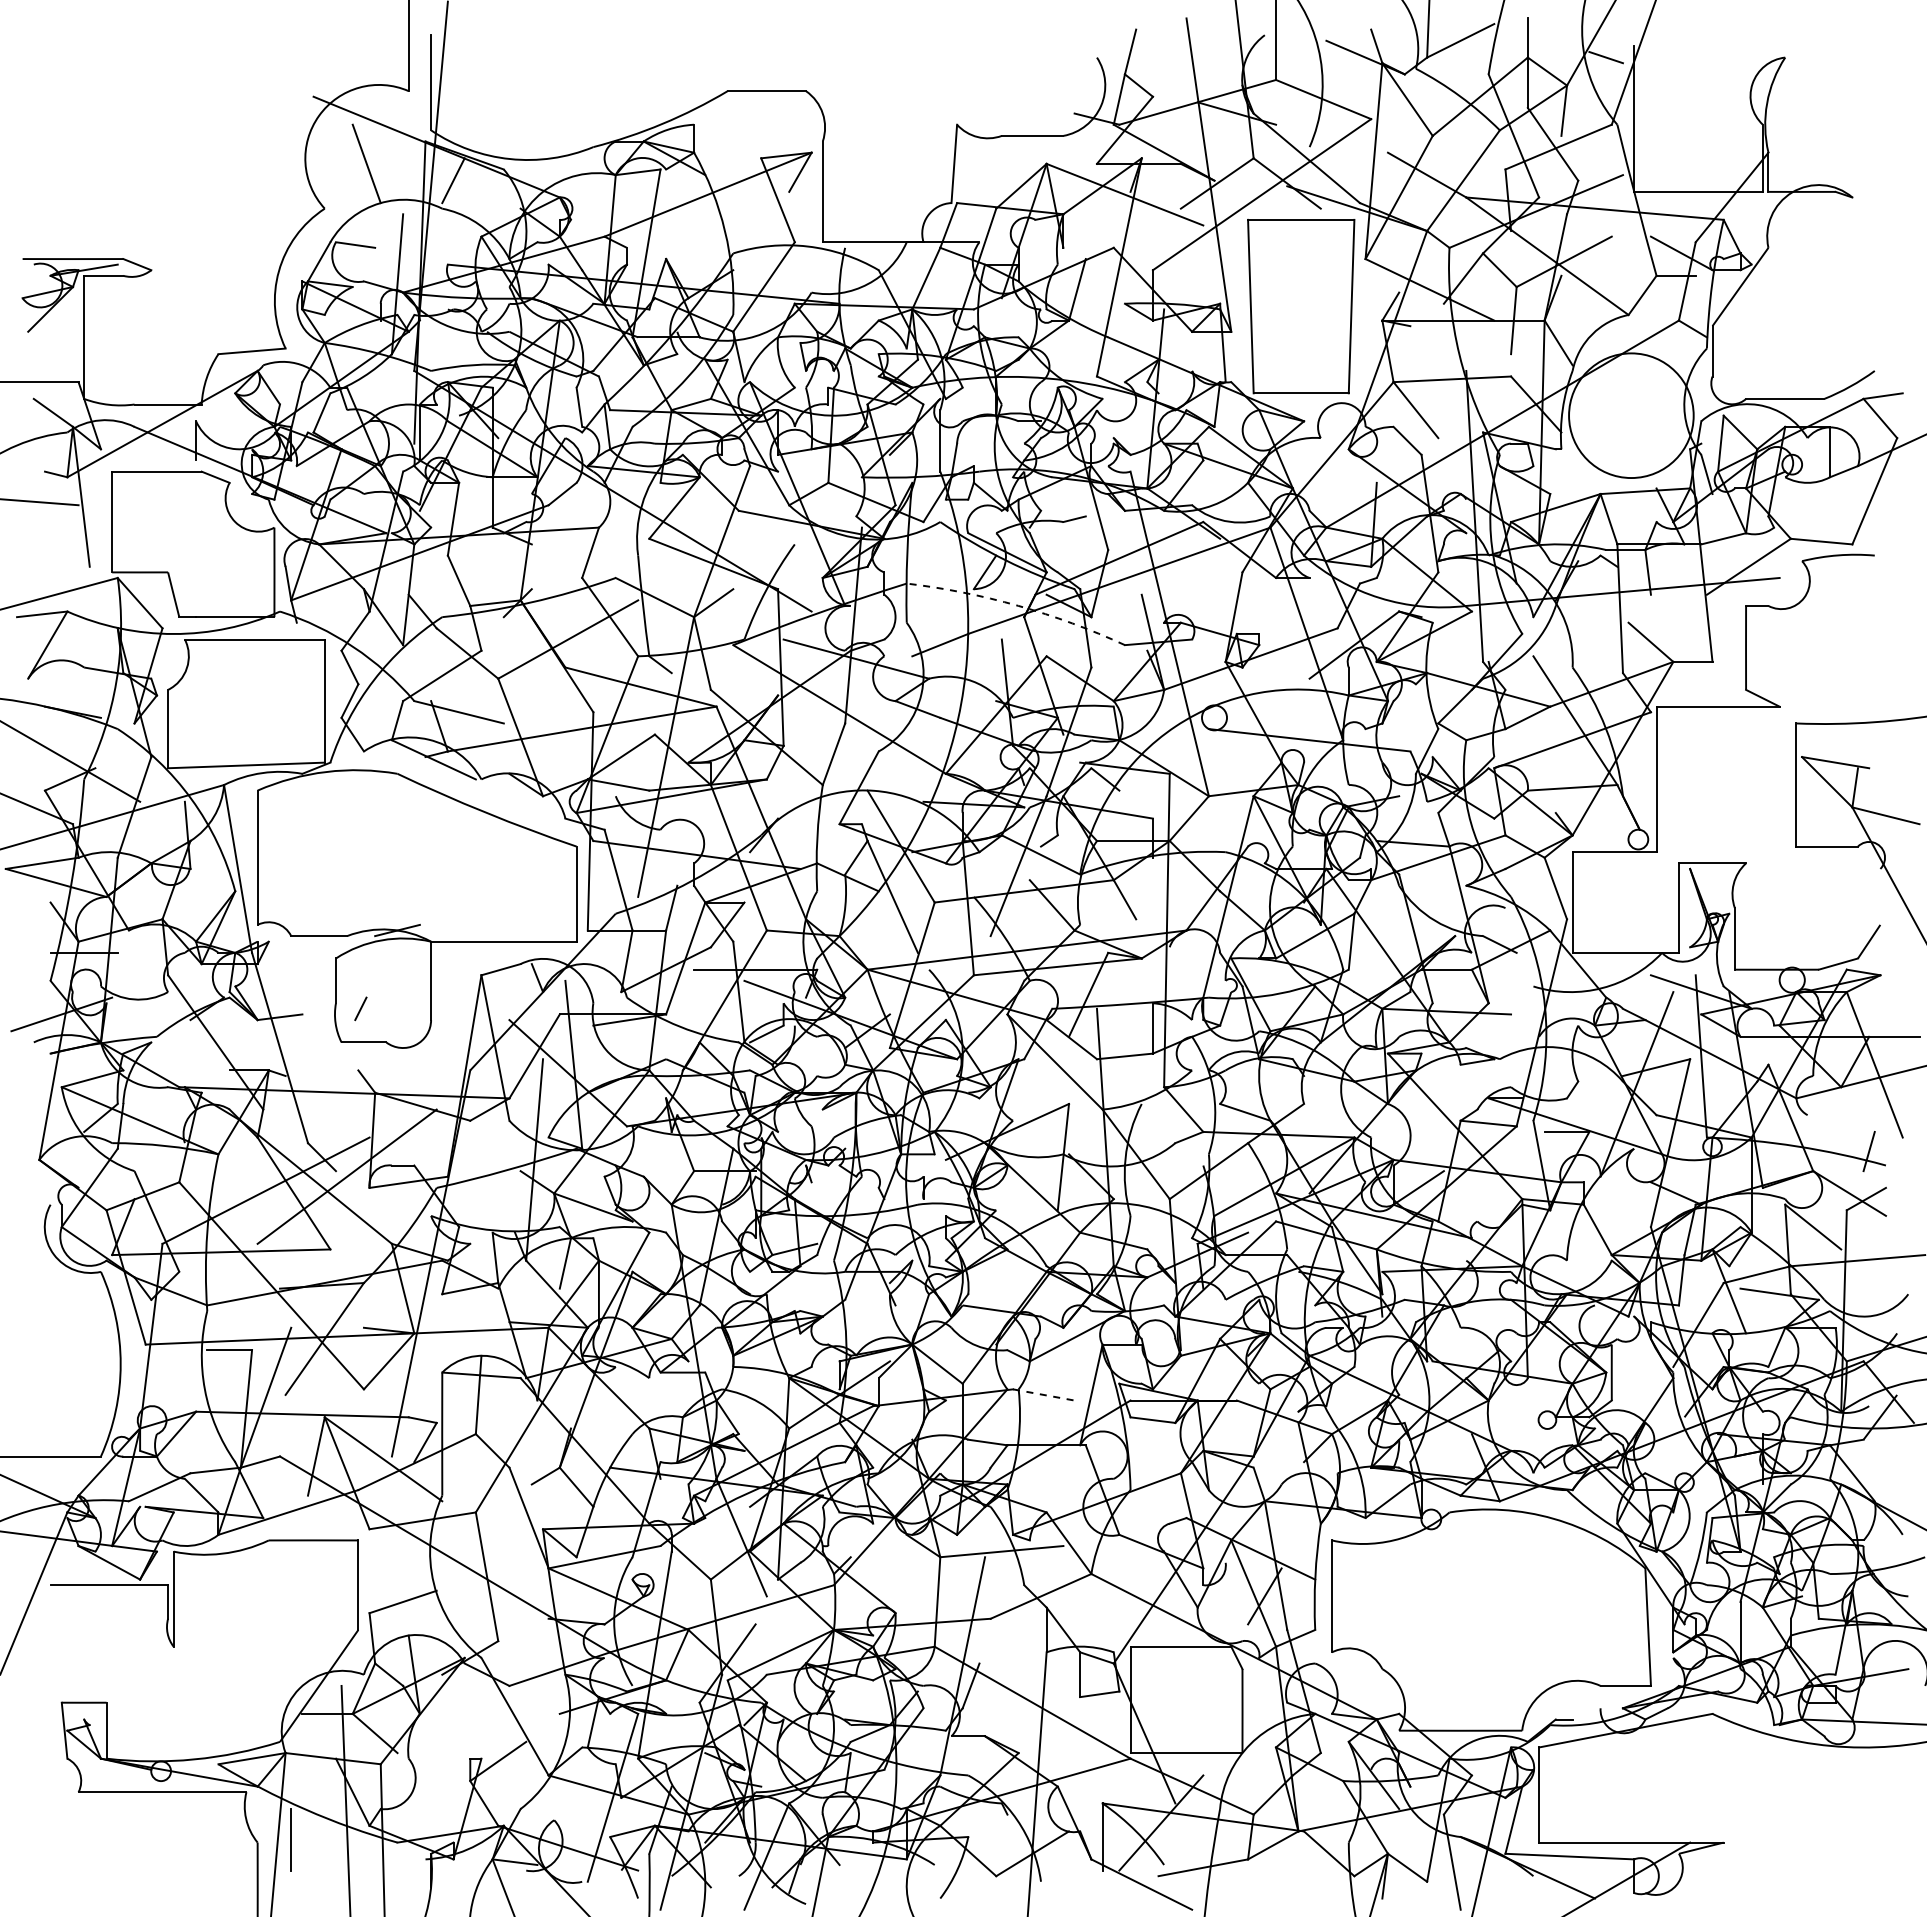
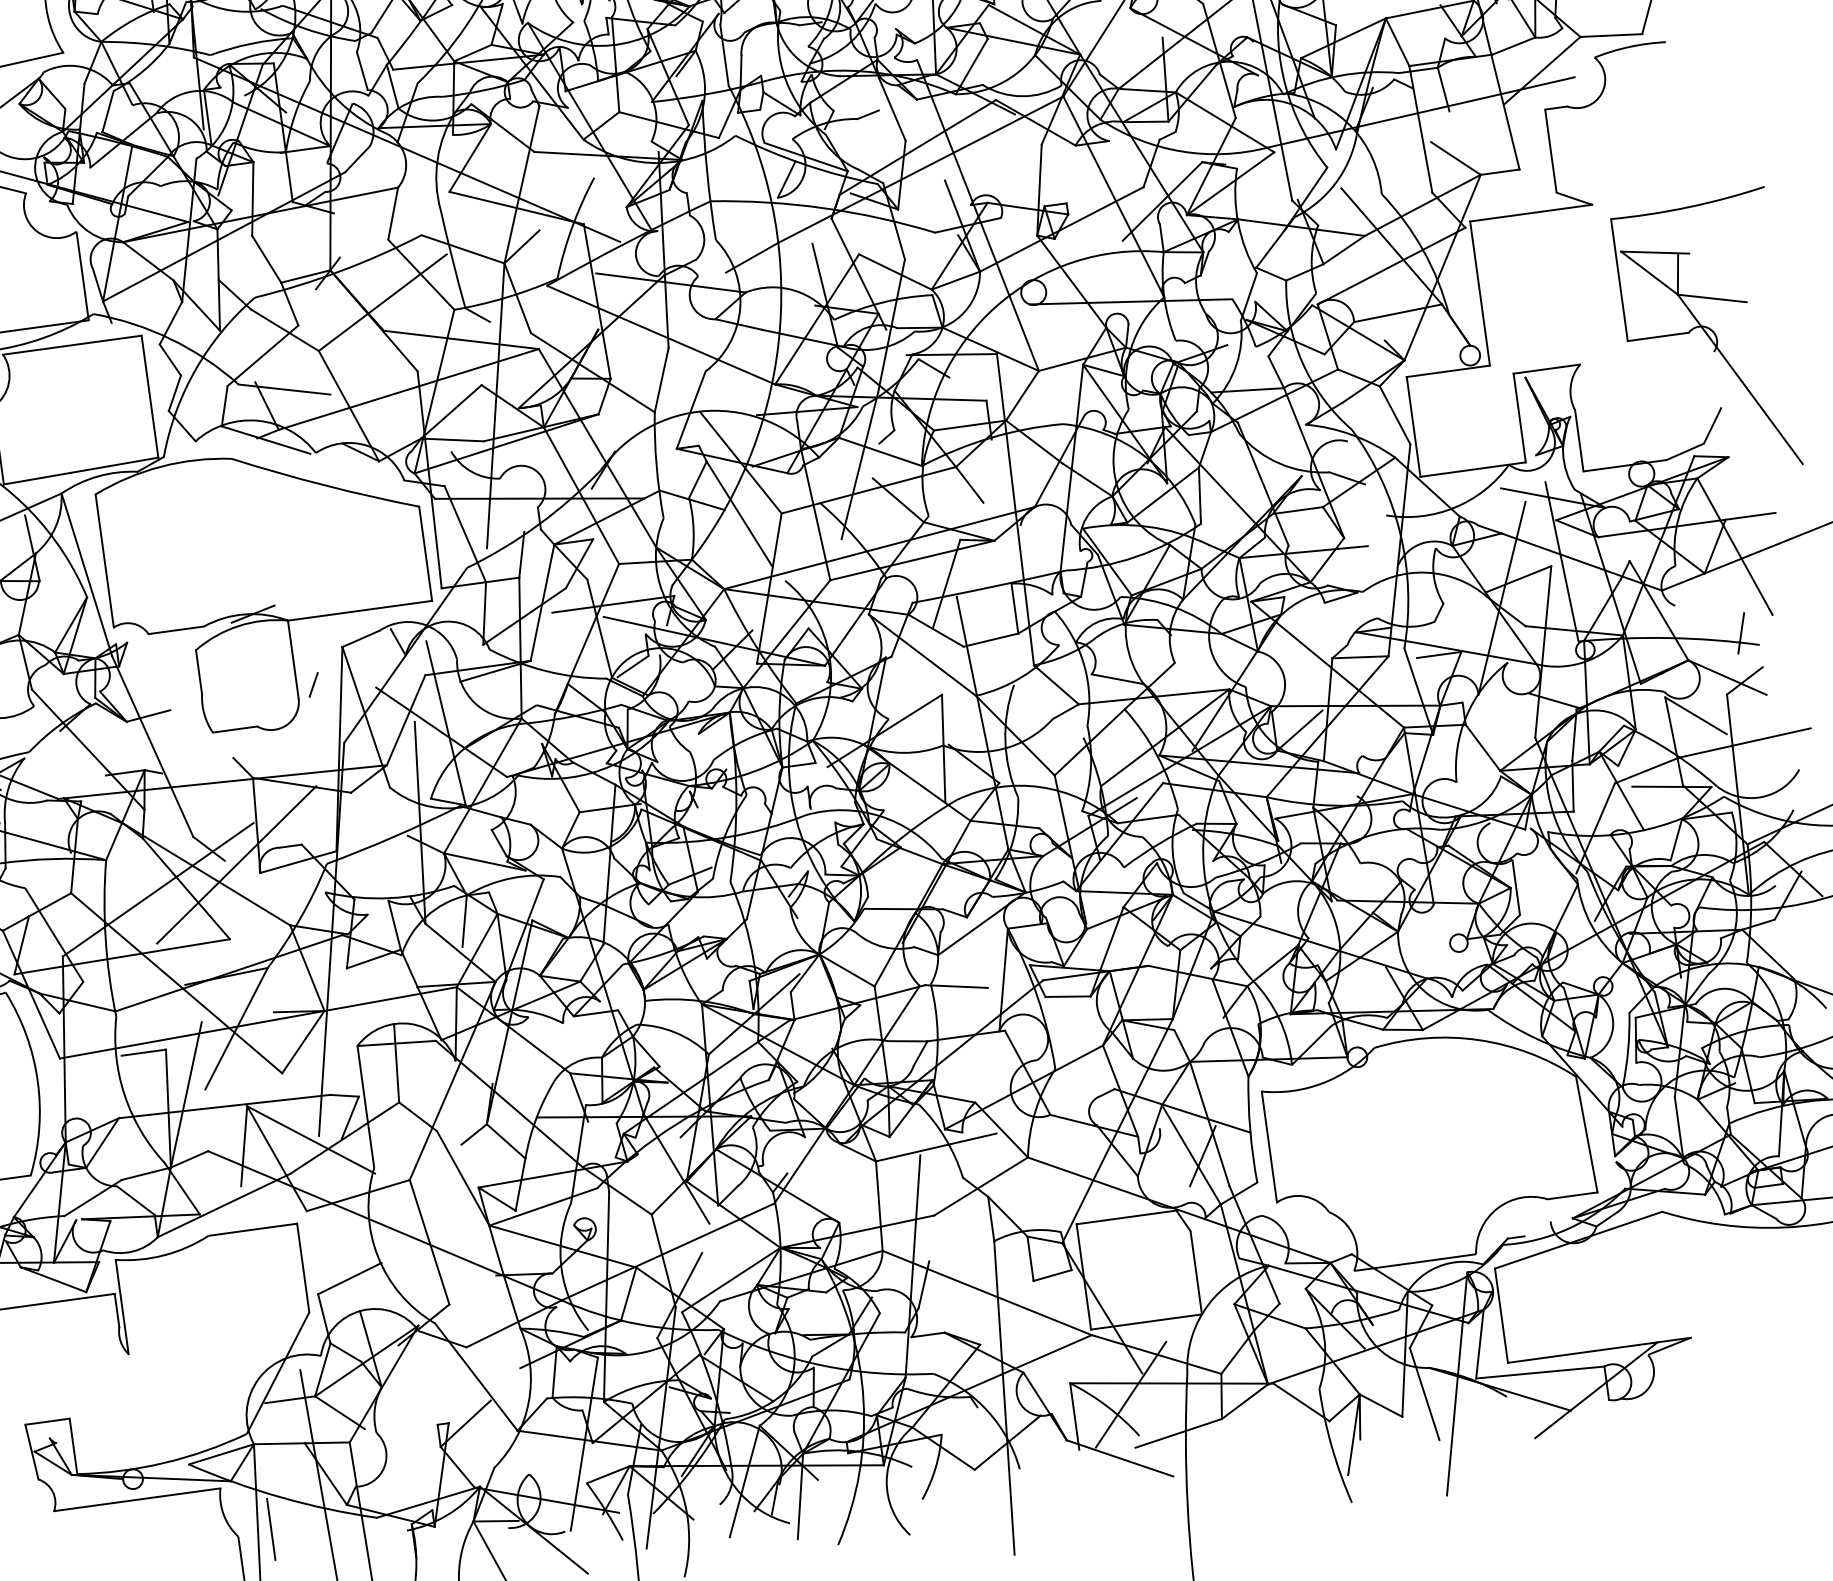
arc: (1018, 605) -> (824, 207), dashed -> solid
line: (360, 1008) -> (313, 684), moved
line: (1044, 1395) -> (957, 987), dashed -> solid

